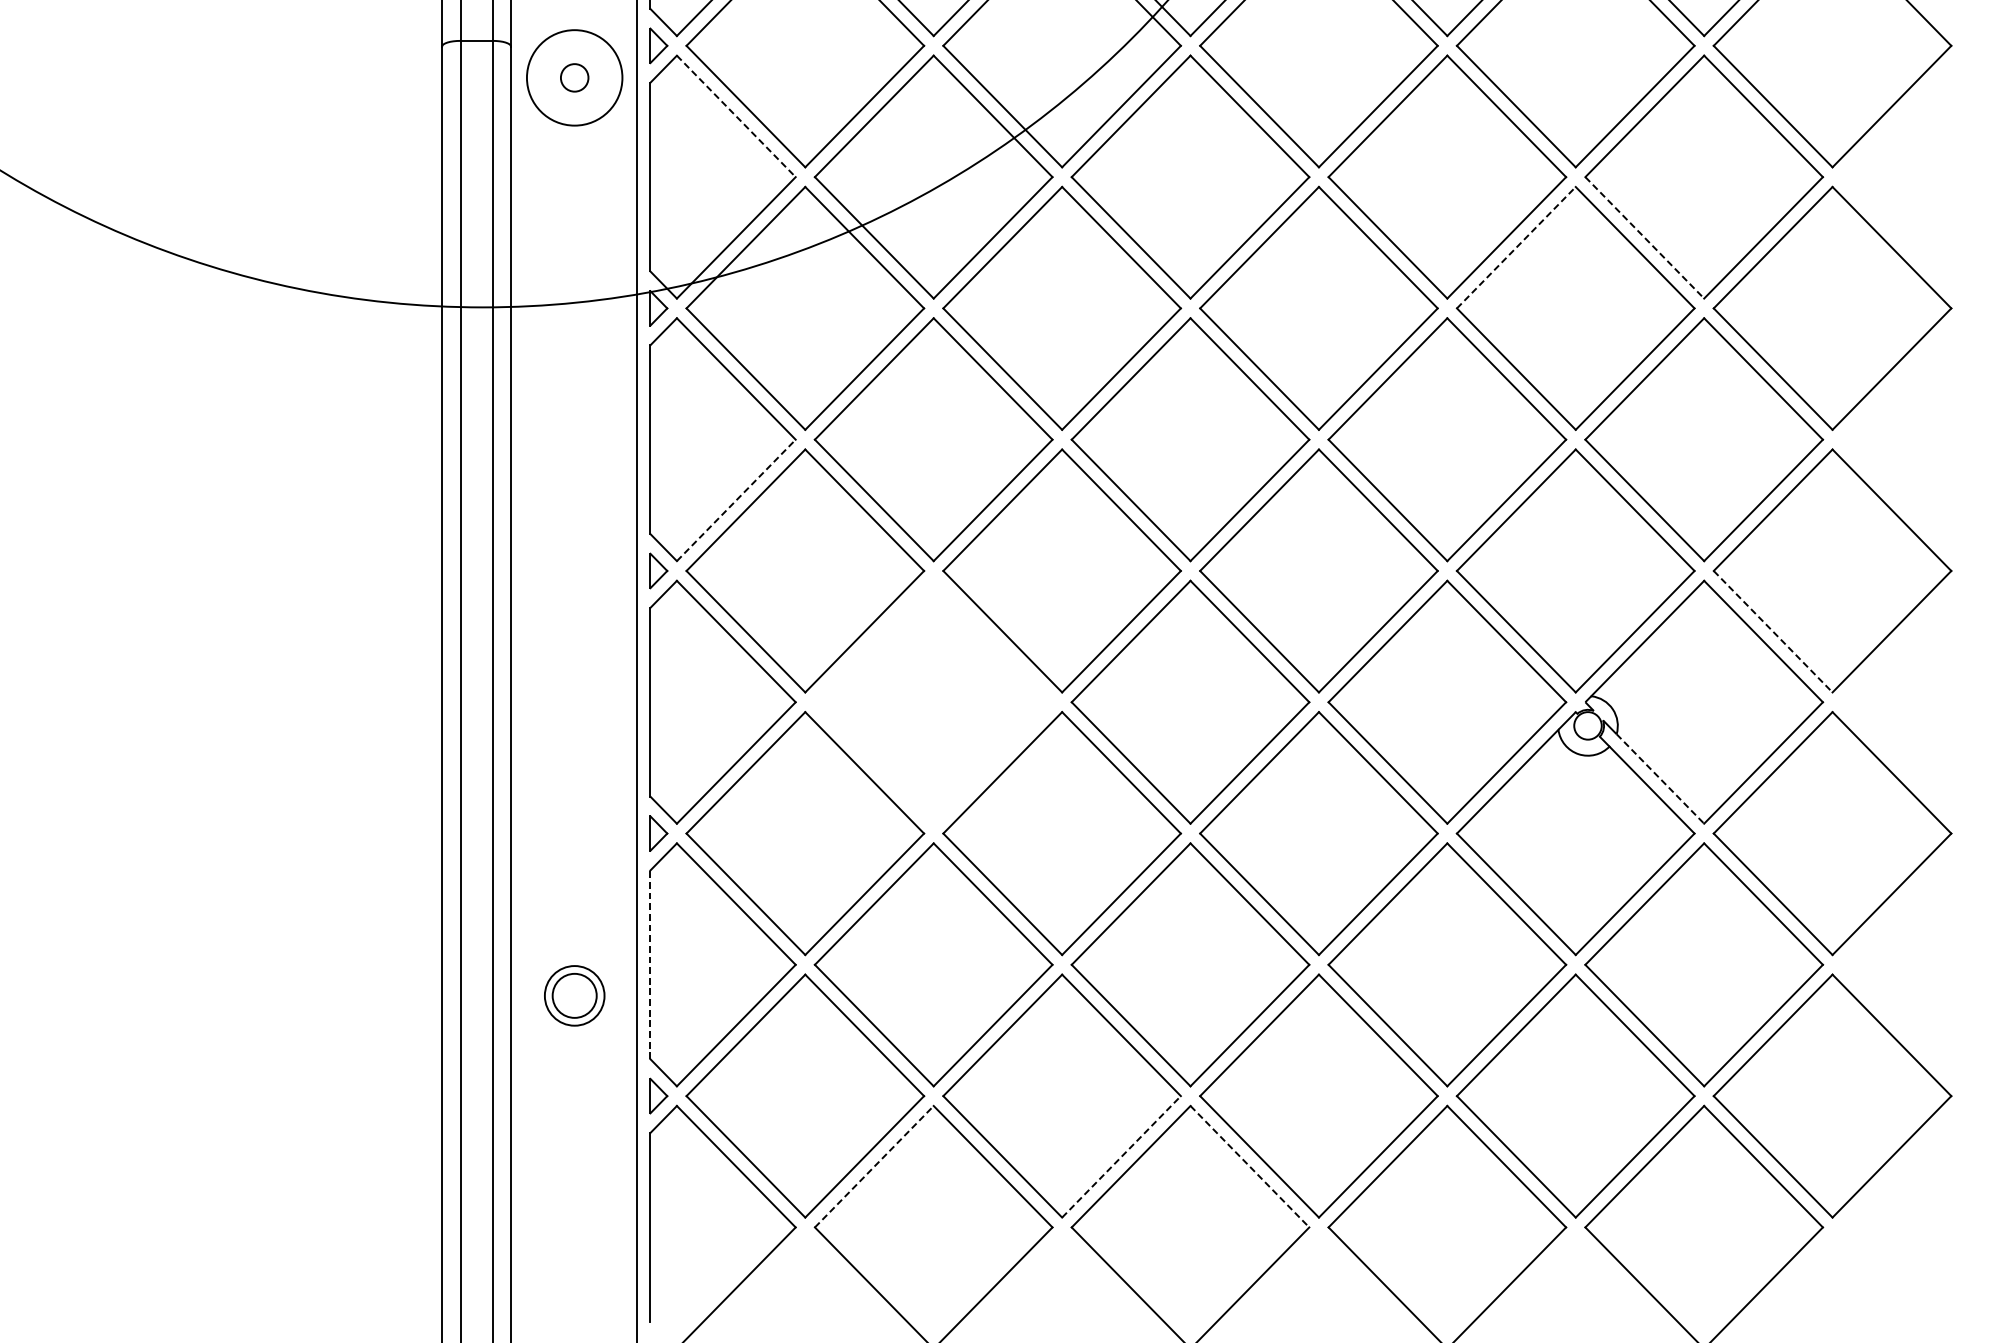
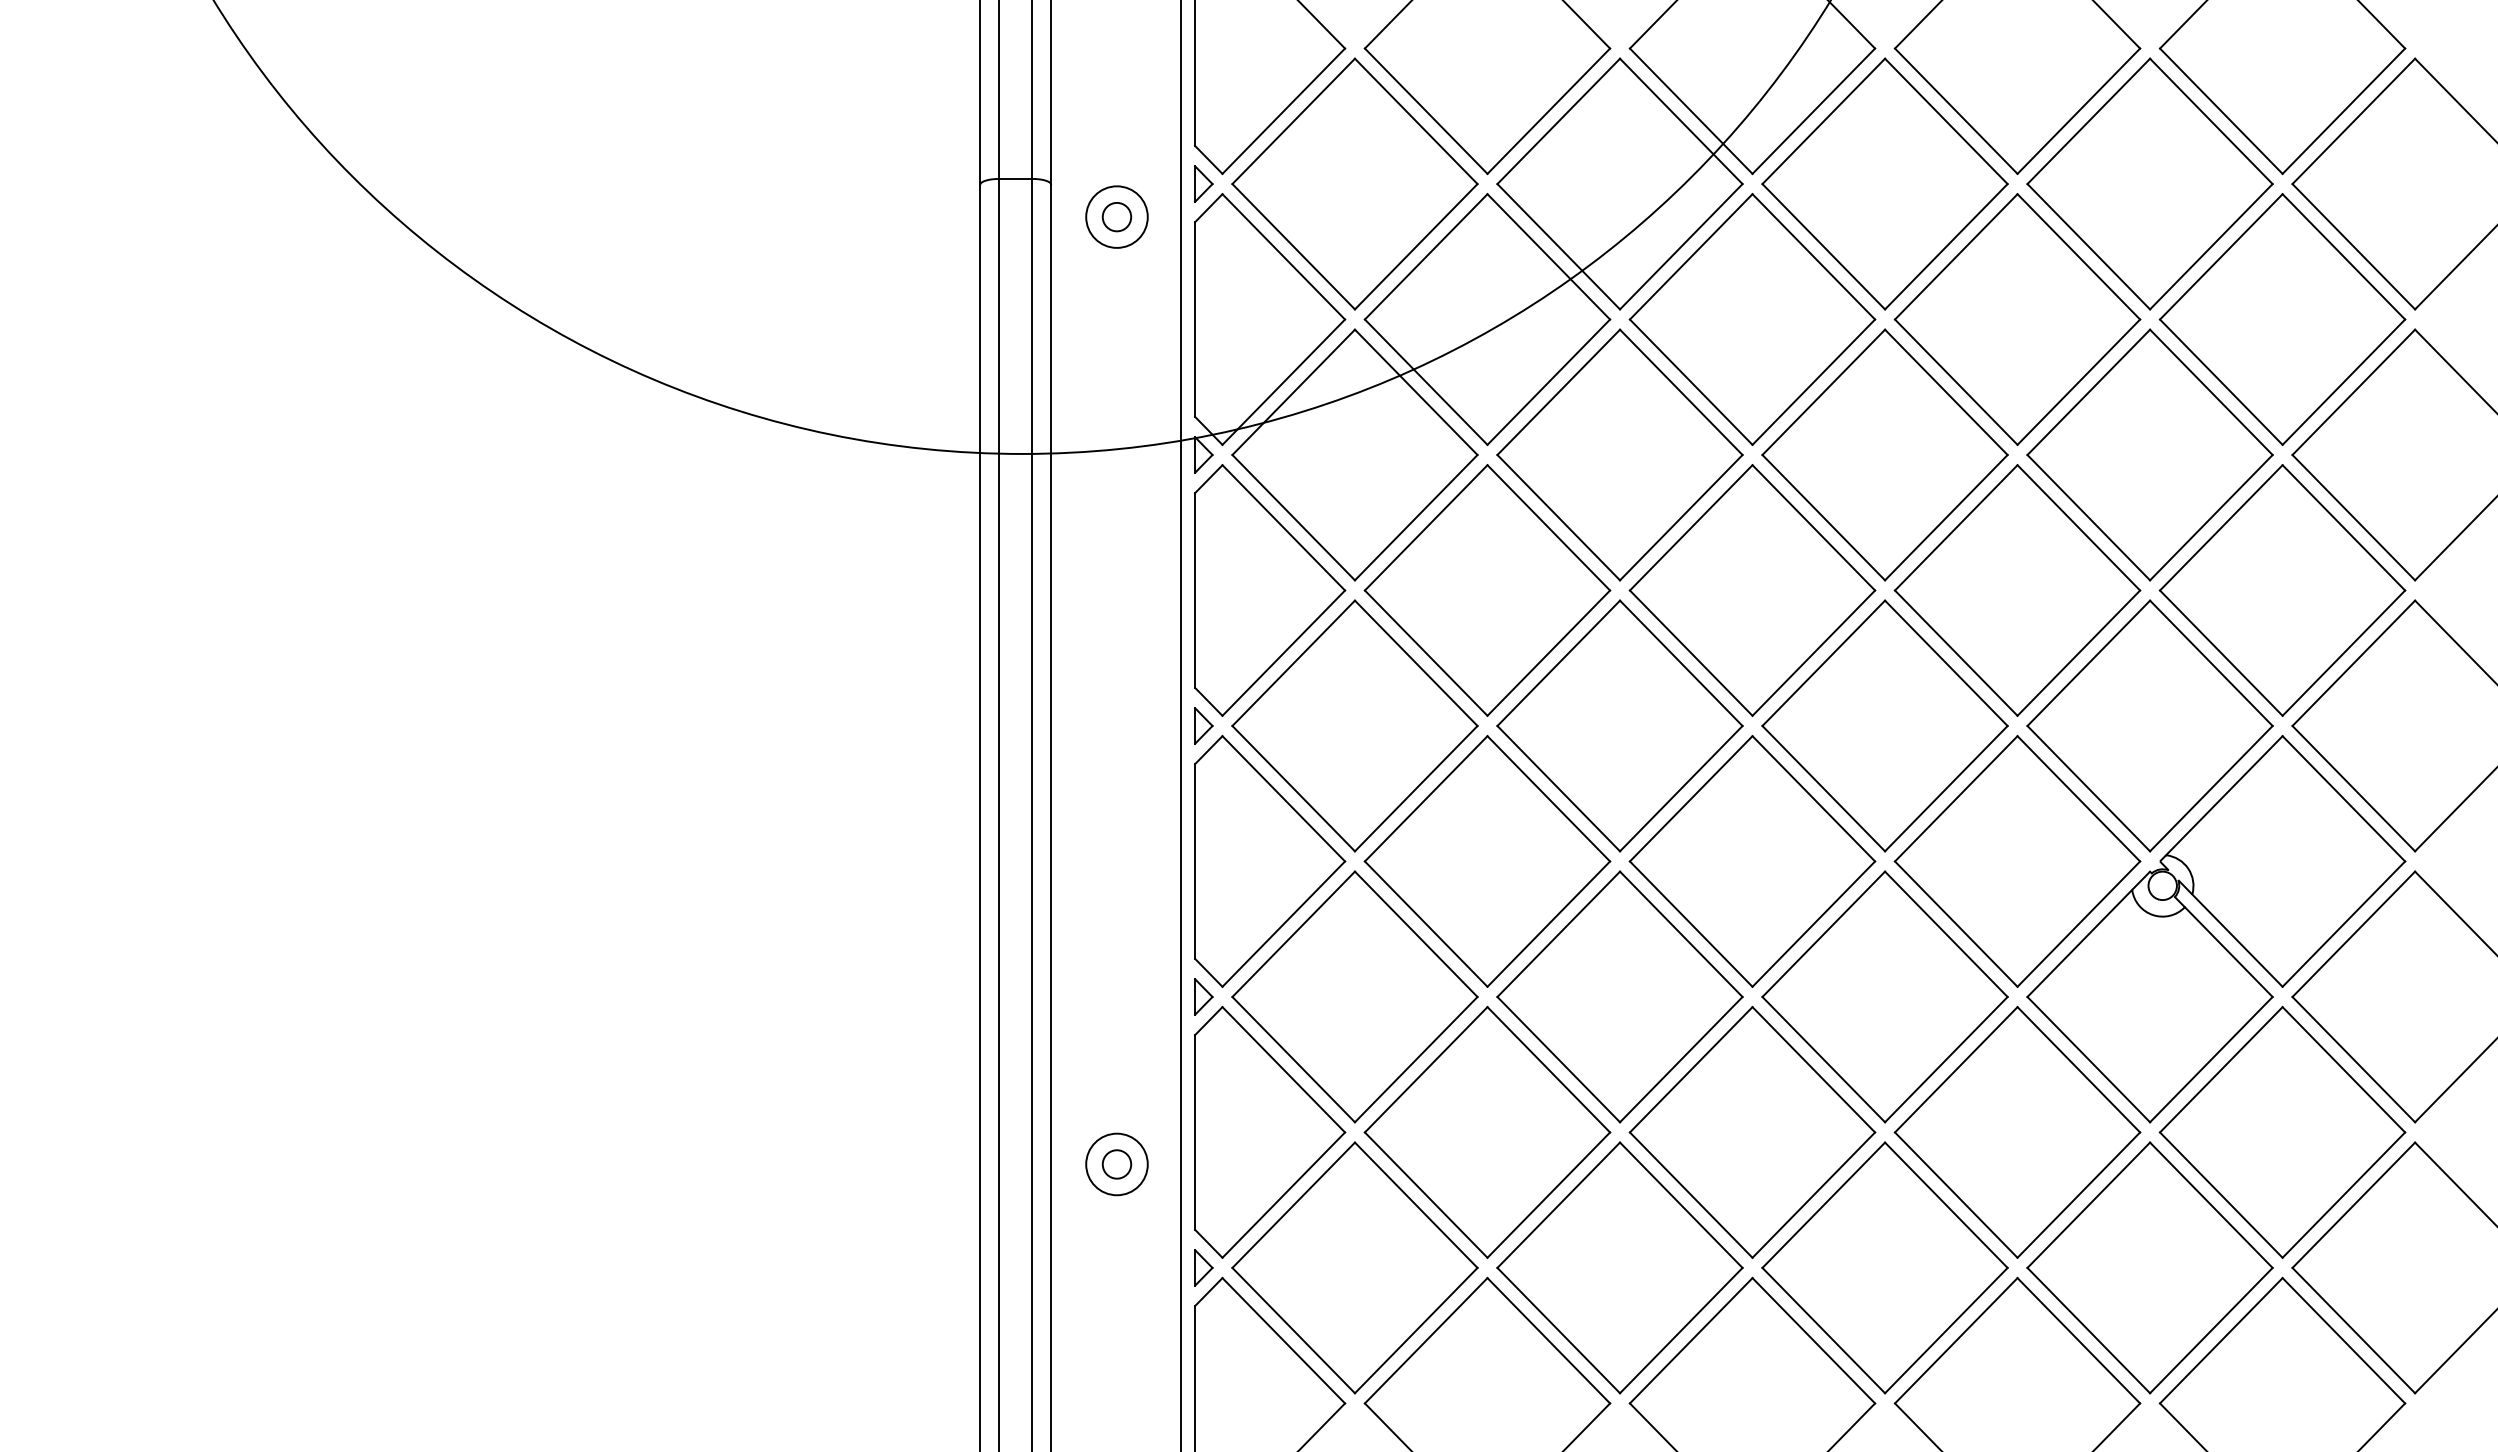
circle: (574, 77) -> (1116, 216), size x0.62
line: (736, 116) -> (1283, 256), dashed -> solid
line: (1644, 238) -> (2221, 382), dashed -> solid
line: (1516, 247) -> (2088, 392), dashed -> solid
line: (736, 500) -> (1283, 653), dashed -> solid
line: (1772, 631) -> (2353, 788), dashed -> solid
part: (933, 702) -> (1487, 861), added
line: (1660, 778) -> (2237, 940), dashed -> solid
line: (650, 963) -> (1195, 1131), dashed -> solid
circle: (574, 995) -> (1116, 1164), size x0.62
line: (1121, 1156) -> (1681, 1330), dashed -> solid
line: (874, 1166) -> (1426, 1340), dashed -> solid
line: (1249, 1166) -> (1813, 1340), dashed -> solid

